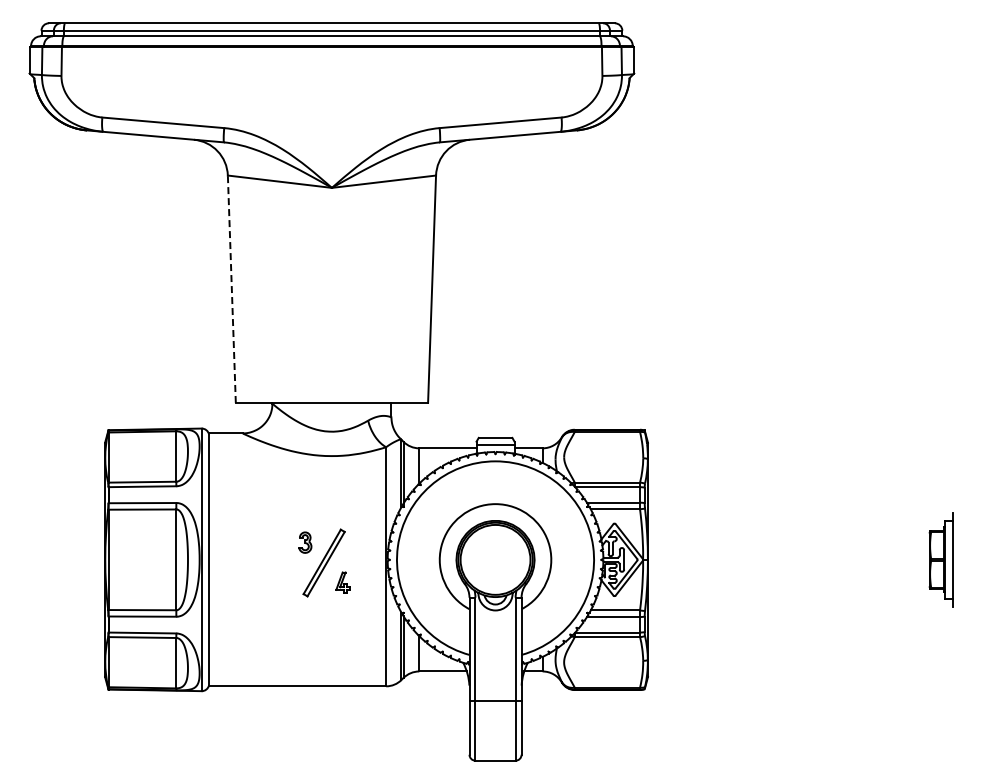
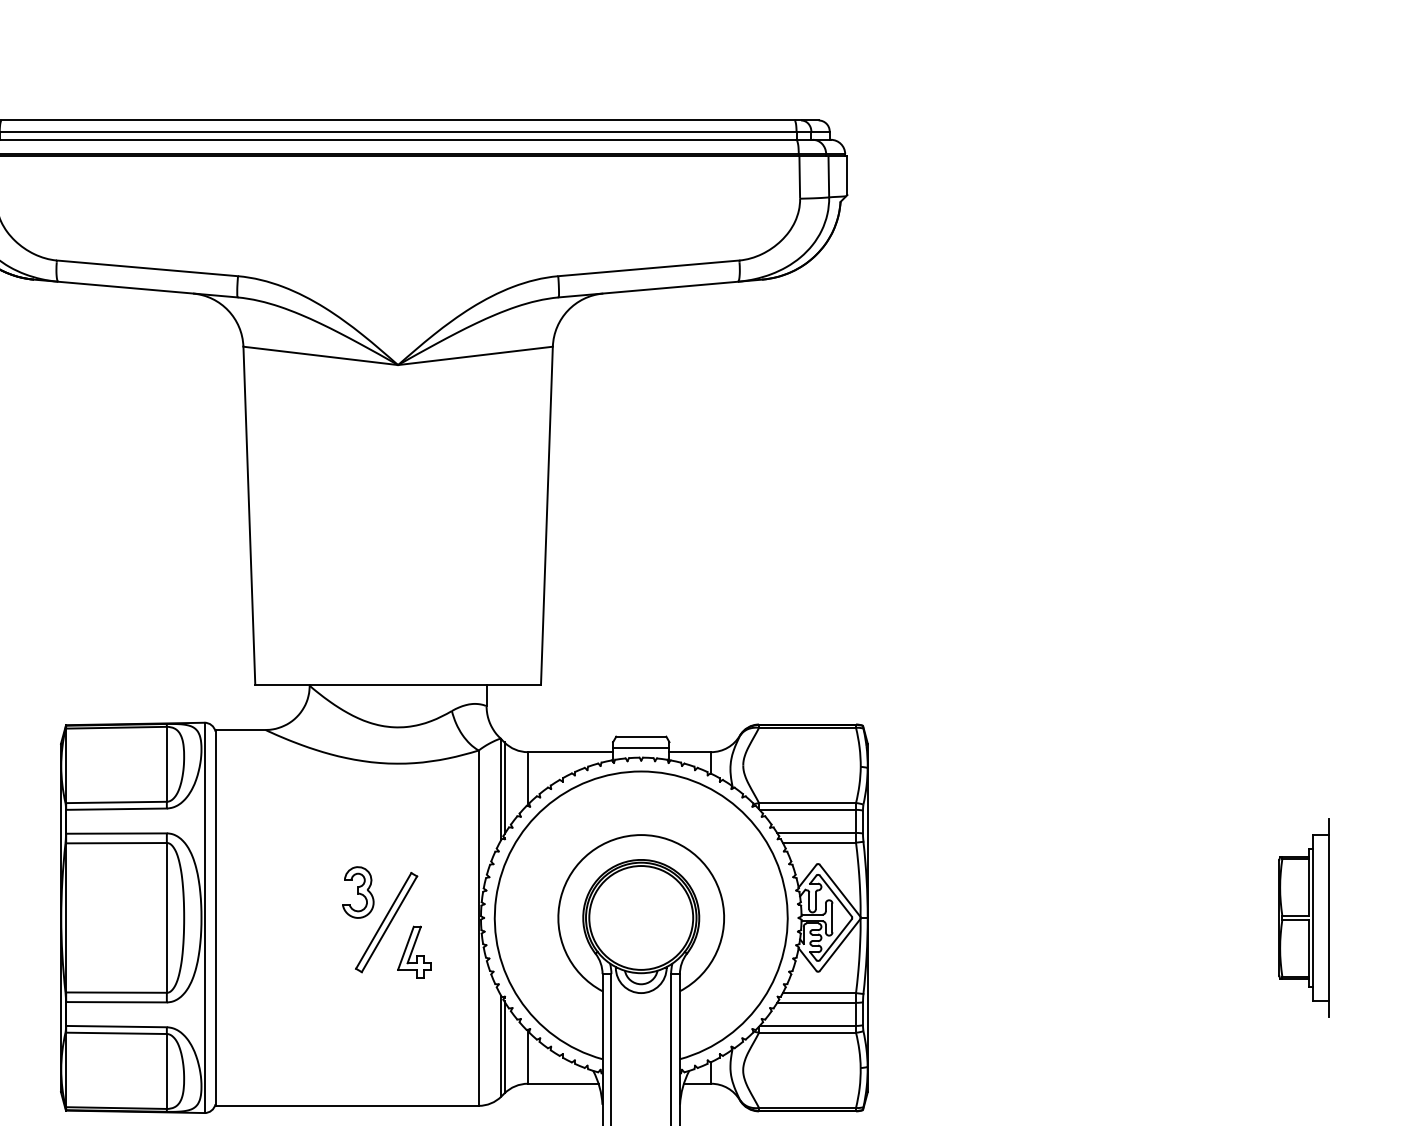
line: (231, 289) -> (248, 516), dashed -> solid
part: (305, 542) -> (358, 892), size x1.67
part: (940, 559) -> (1302, 917), size x1.43
part: (342, 582) -> (413, 951), size x1.67

